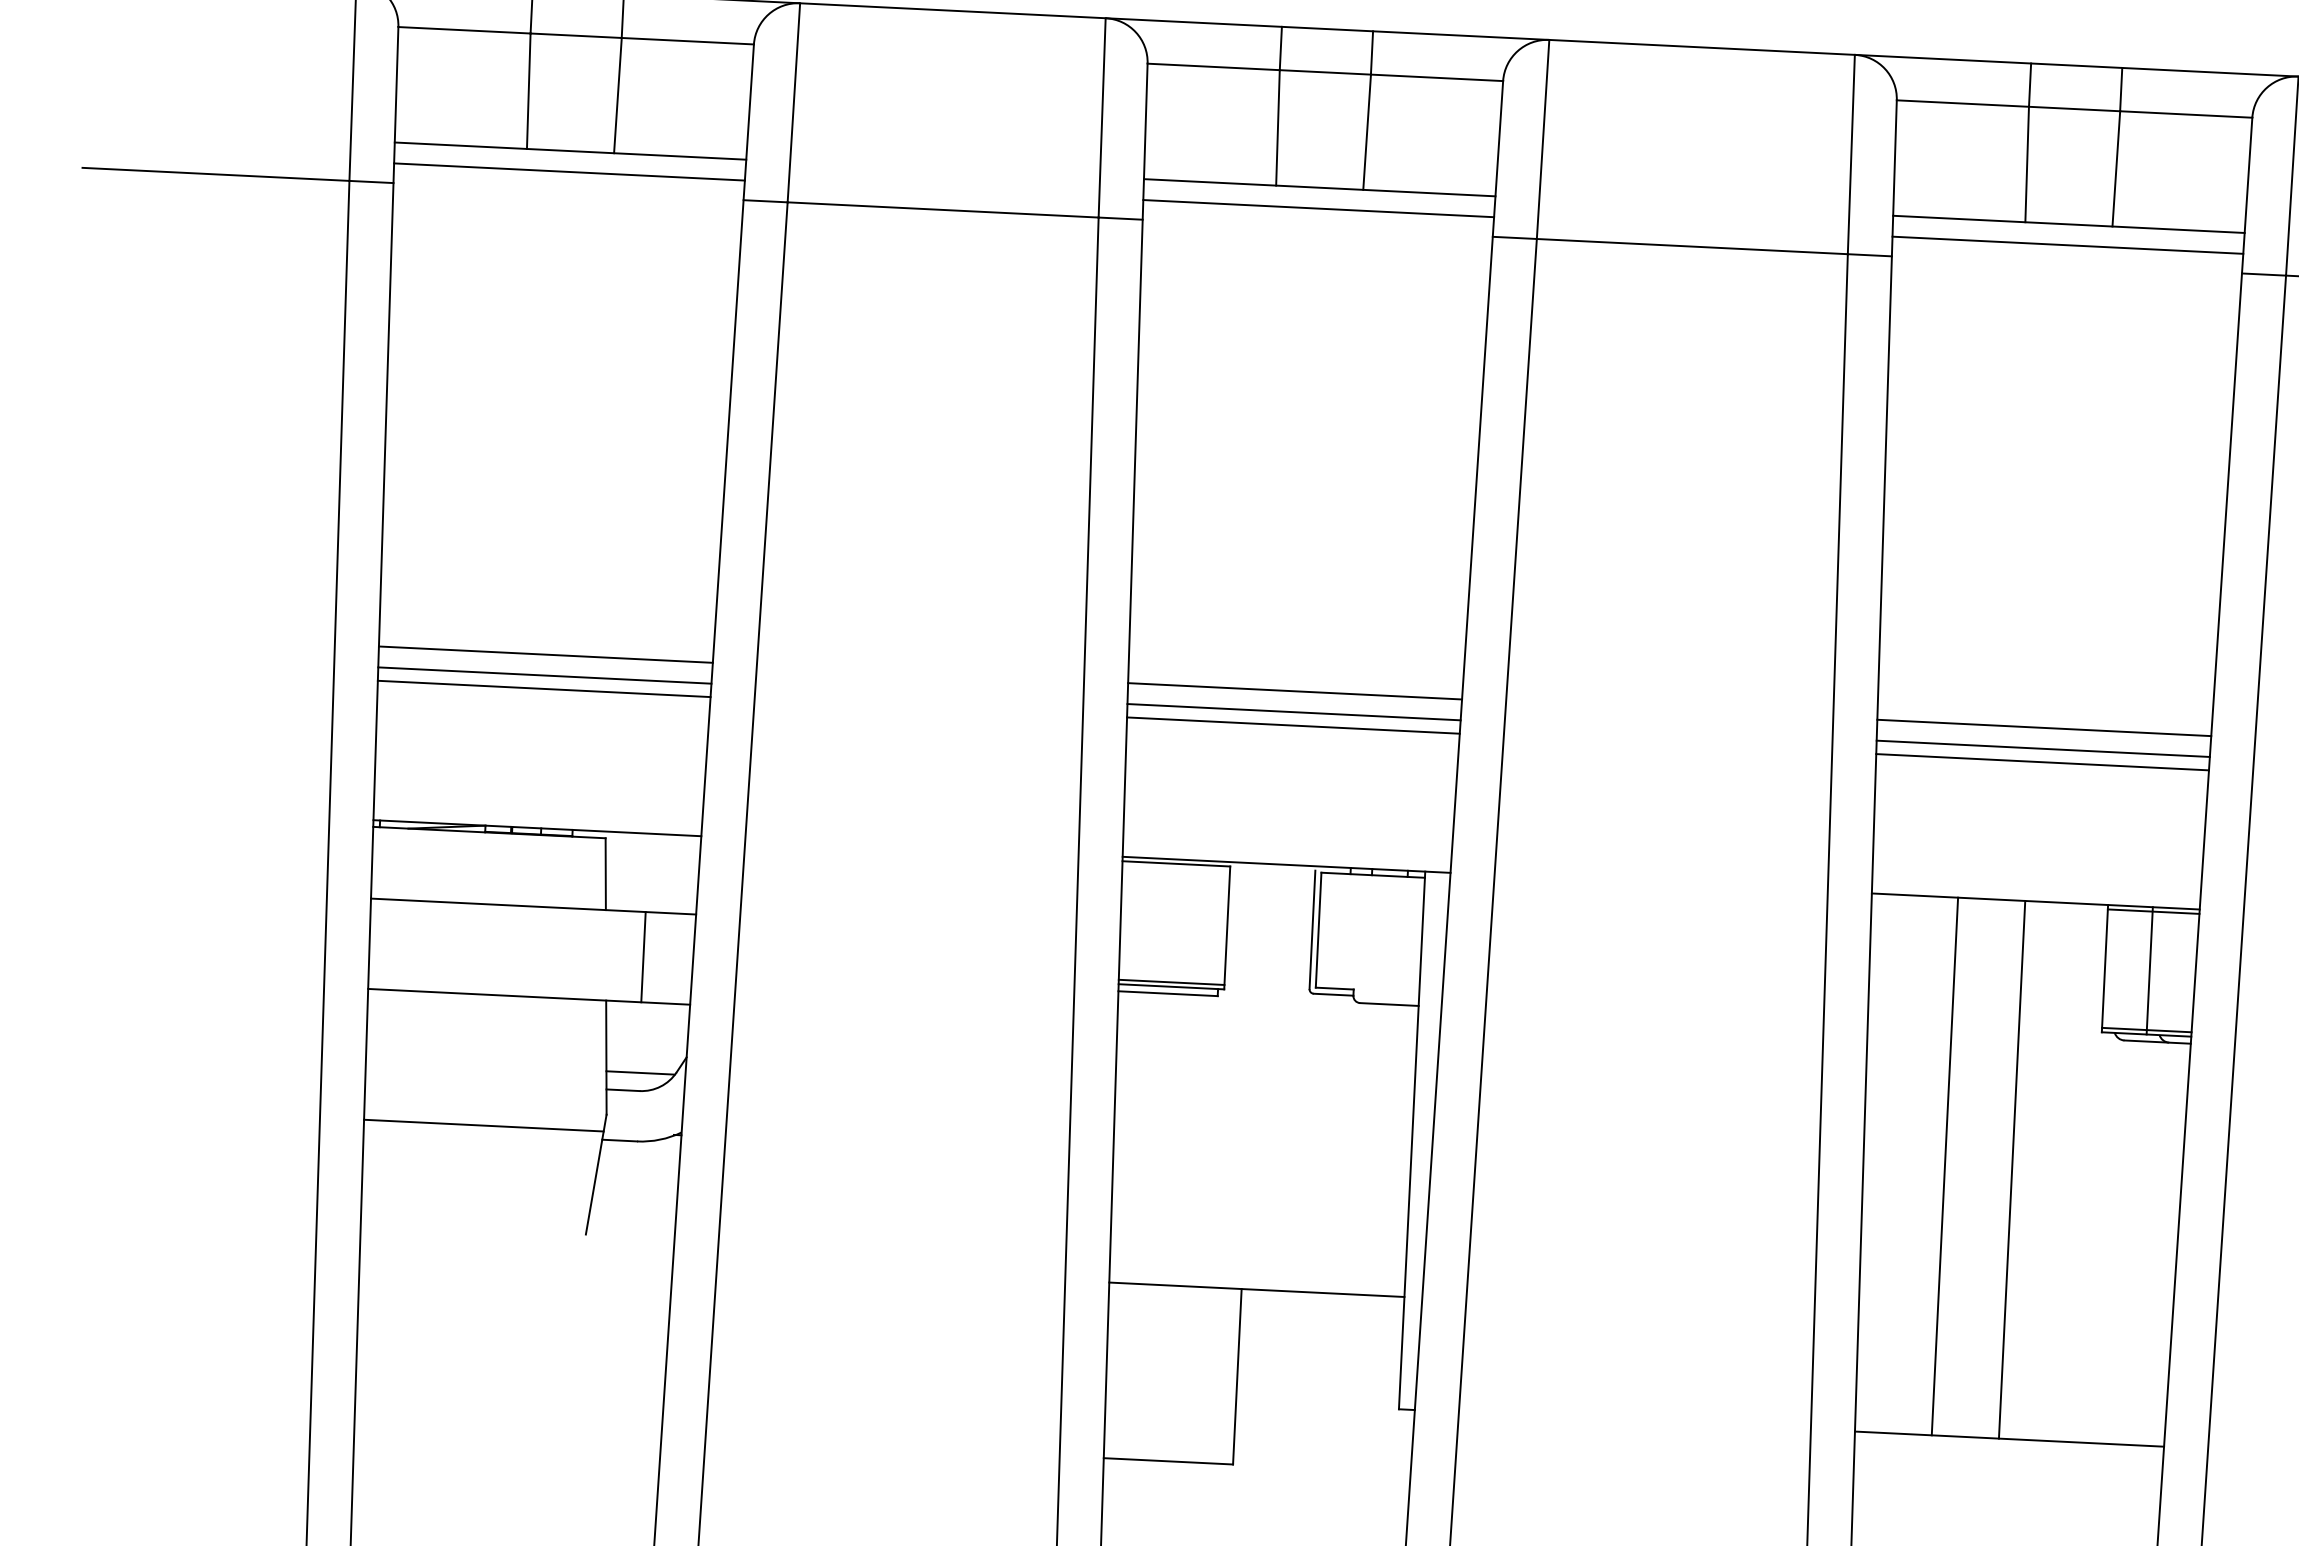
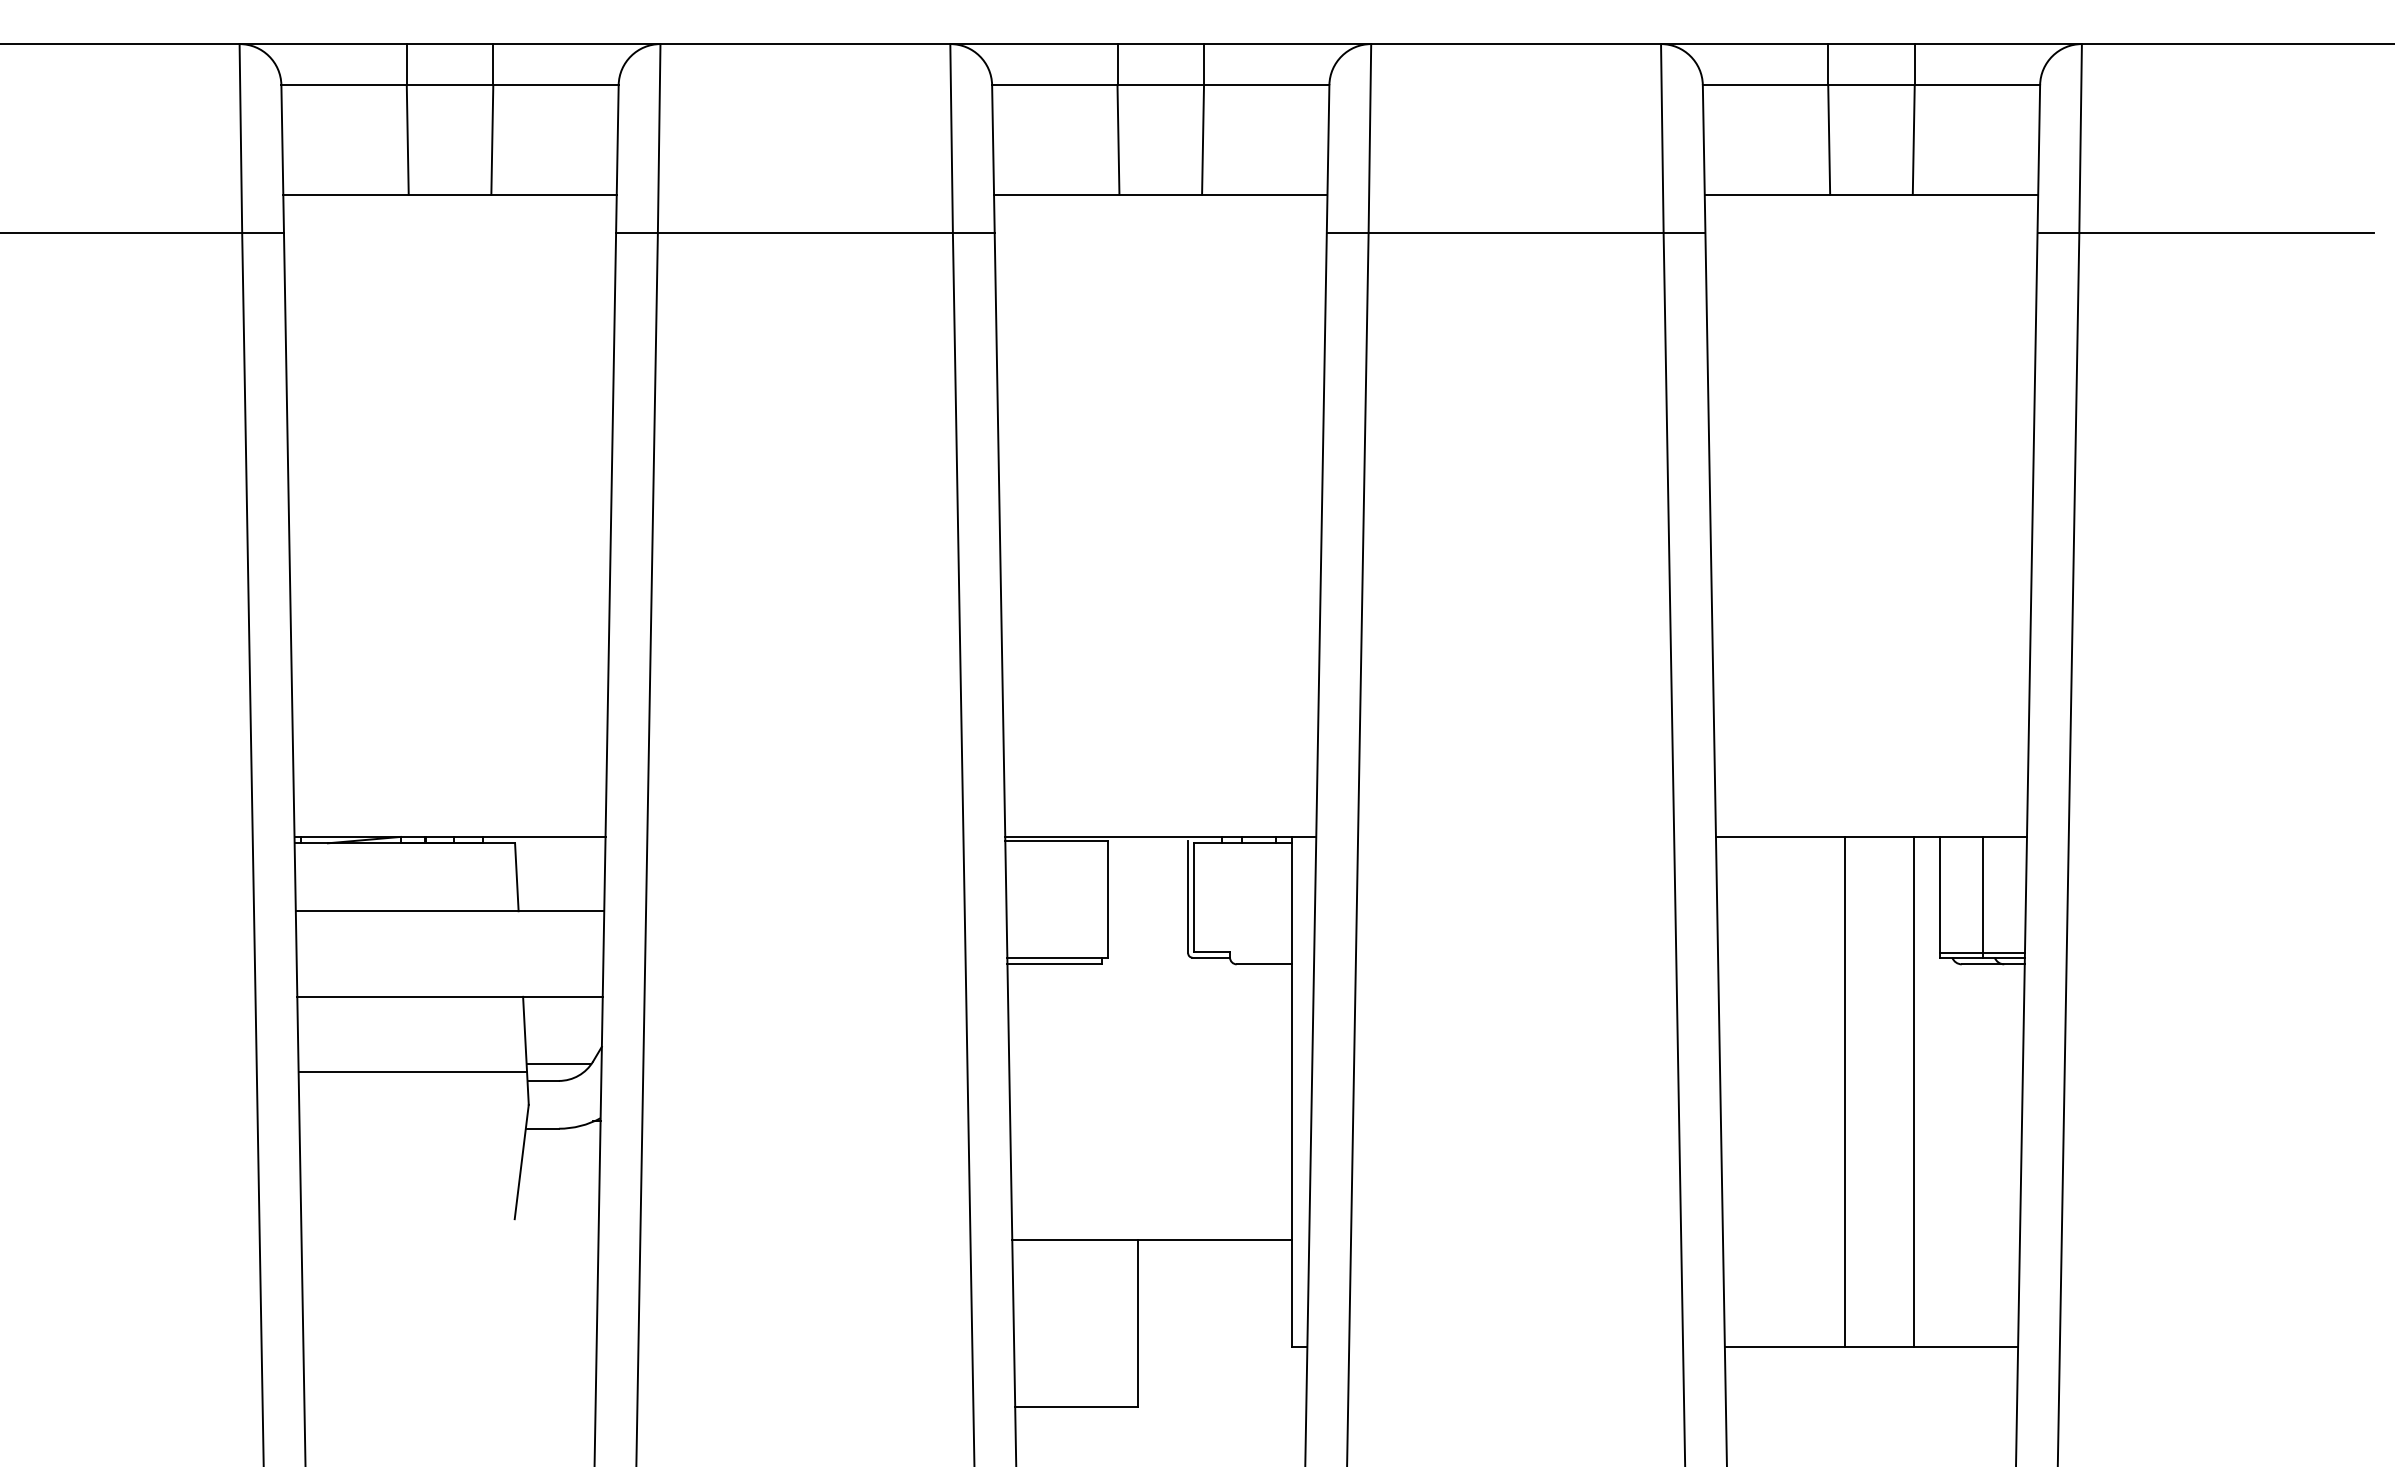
line: (568, 172) -> (449, 214), removed
line: (1318, 208) -> (1160, 214), removed
line: (2067, 245) -> (1871, 214), removed
line: (545, 654) -> (449, 672), removed
line: (545, 675) -> (450, 692), removed
line: (543, 688) -> (449, 704), removed
line: (1294, 691) -> (1160, 672), removed
line: (1293, 712) -> (1160, 692), removed
line: (1293, 725) -> (1160, 704), removed
line: (2044, 728) -> (1871, 672), removed
line: (2043, 749) -> (1871, 692), removed
line: (2042, 761) -> (1871, 704), removed
line: (2153, 912) -> (1983, 841), removed
line: (643, 956) -> (556, 953), removed
line: (1171, 982) -> (1057, 953), removed
line: (483, 1125) -> (412, 1071), moved
line: (1944, 1166) -> (1844, 1091), moved
line: (2012, 1169) -> (1914, 1091), moved

